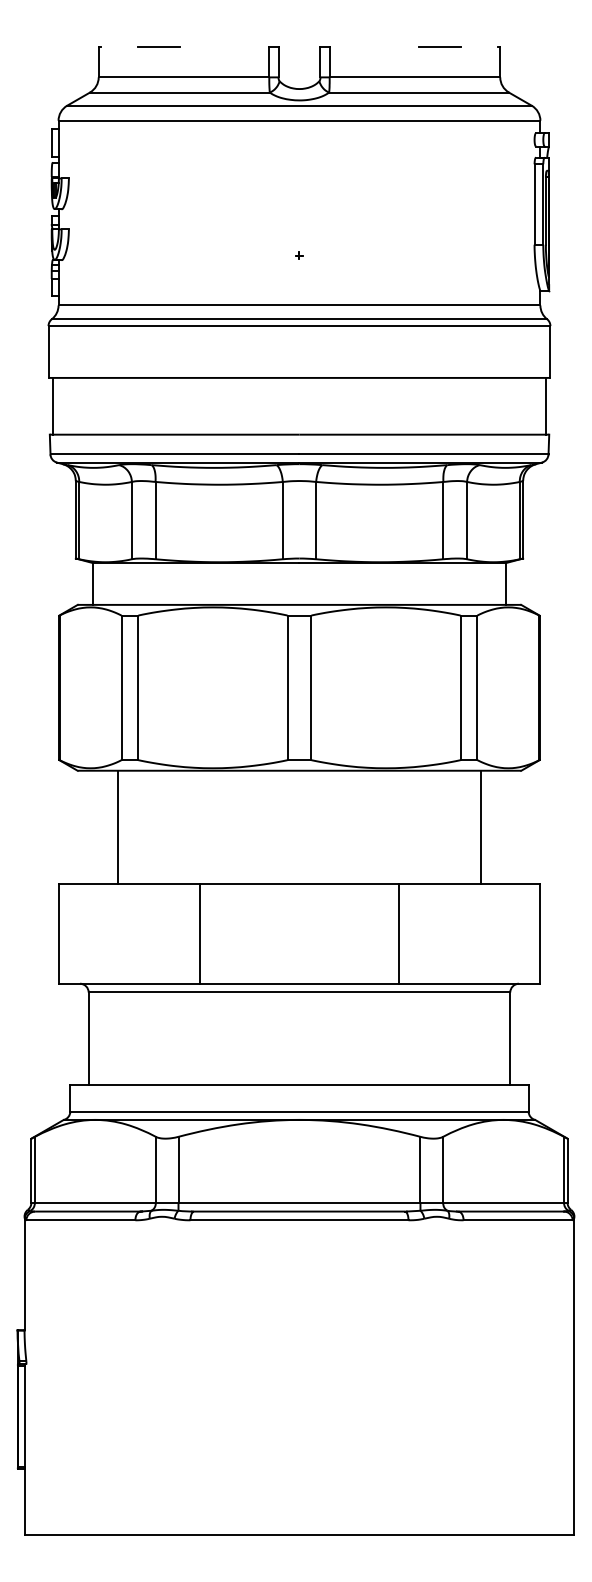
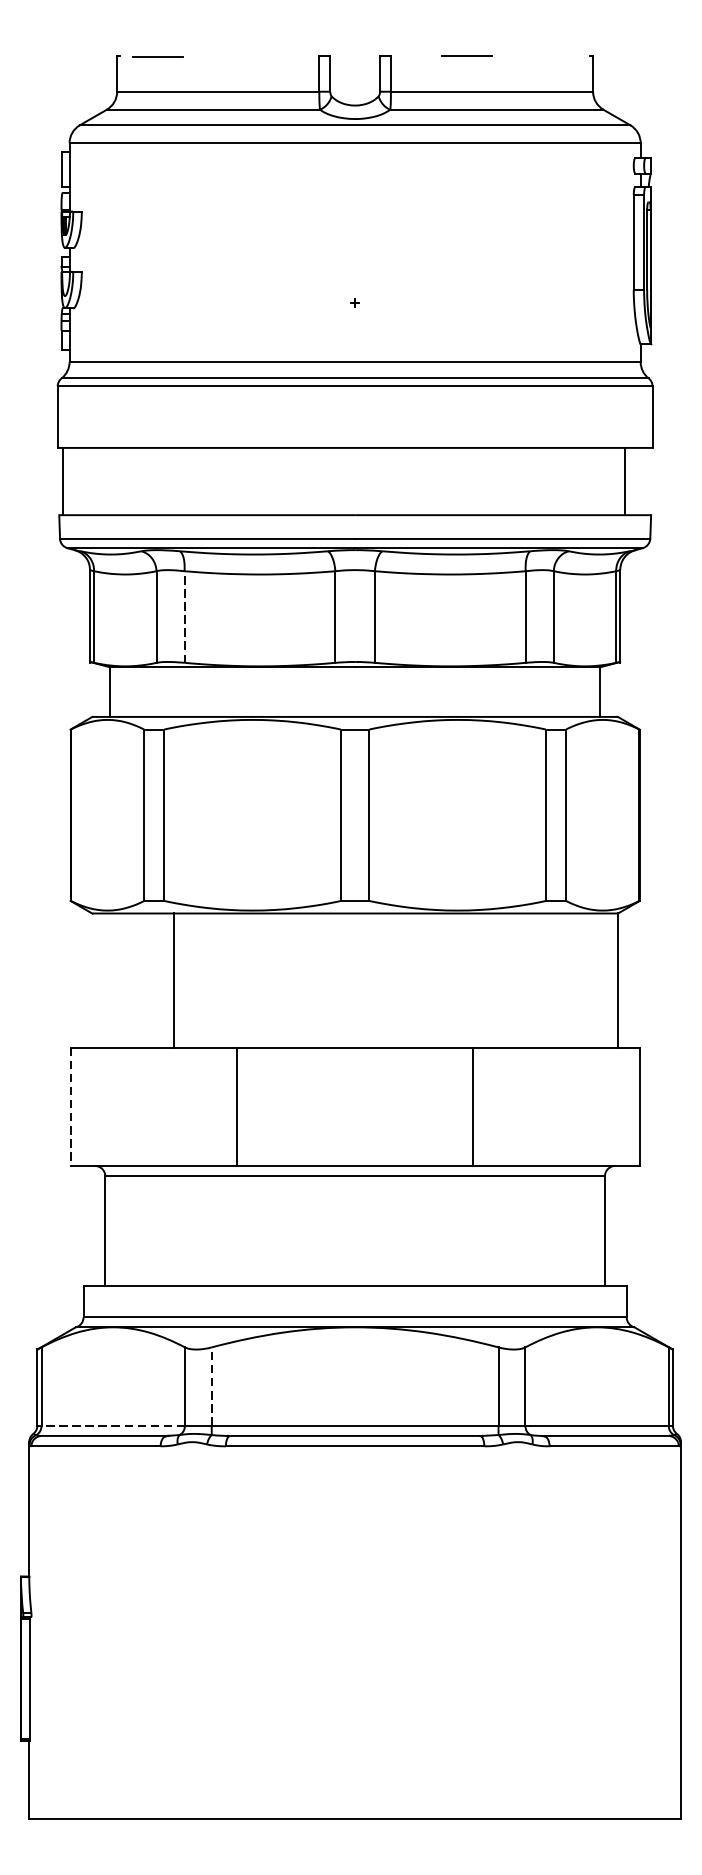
line: (158, 46) -> (157, 56), moved
line: (439, 46) -> (466, 55), moved
line: (546, 405) -> (625, 480), moved
line: (155, 520) -> (184, 616), solid -> dashed
line: (117, 827) -> (173, 980), moved
line: (481, 827) -> (618, 980), moved
line: (59, 933) -> (70, 1106), solid -> dashed
line: (178, 1169) -> (211, 1386), solid -> dashed
line: (94, 1202) -> (112, 1425), solid -> dashed

